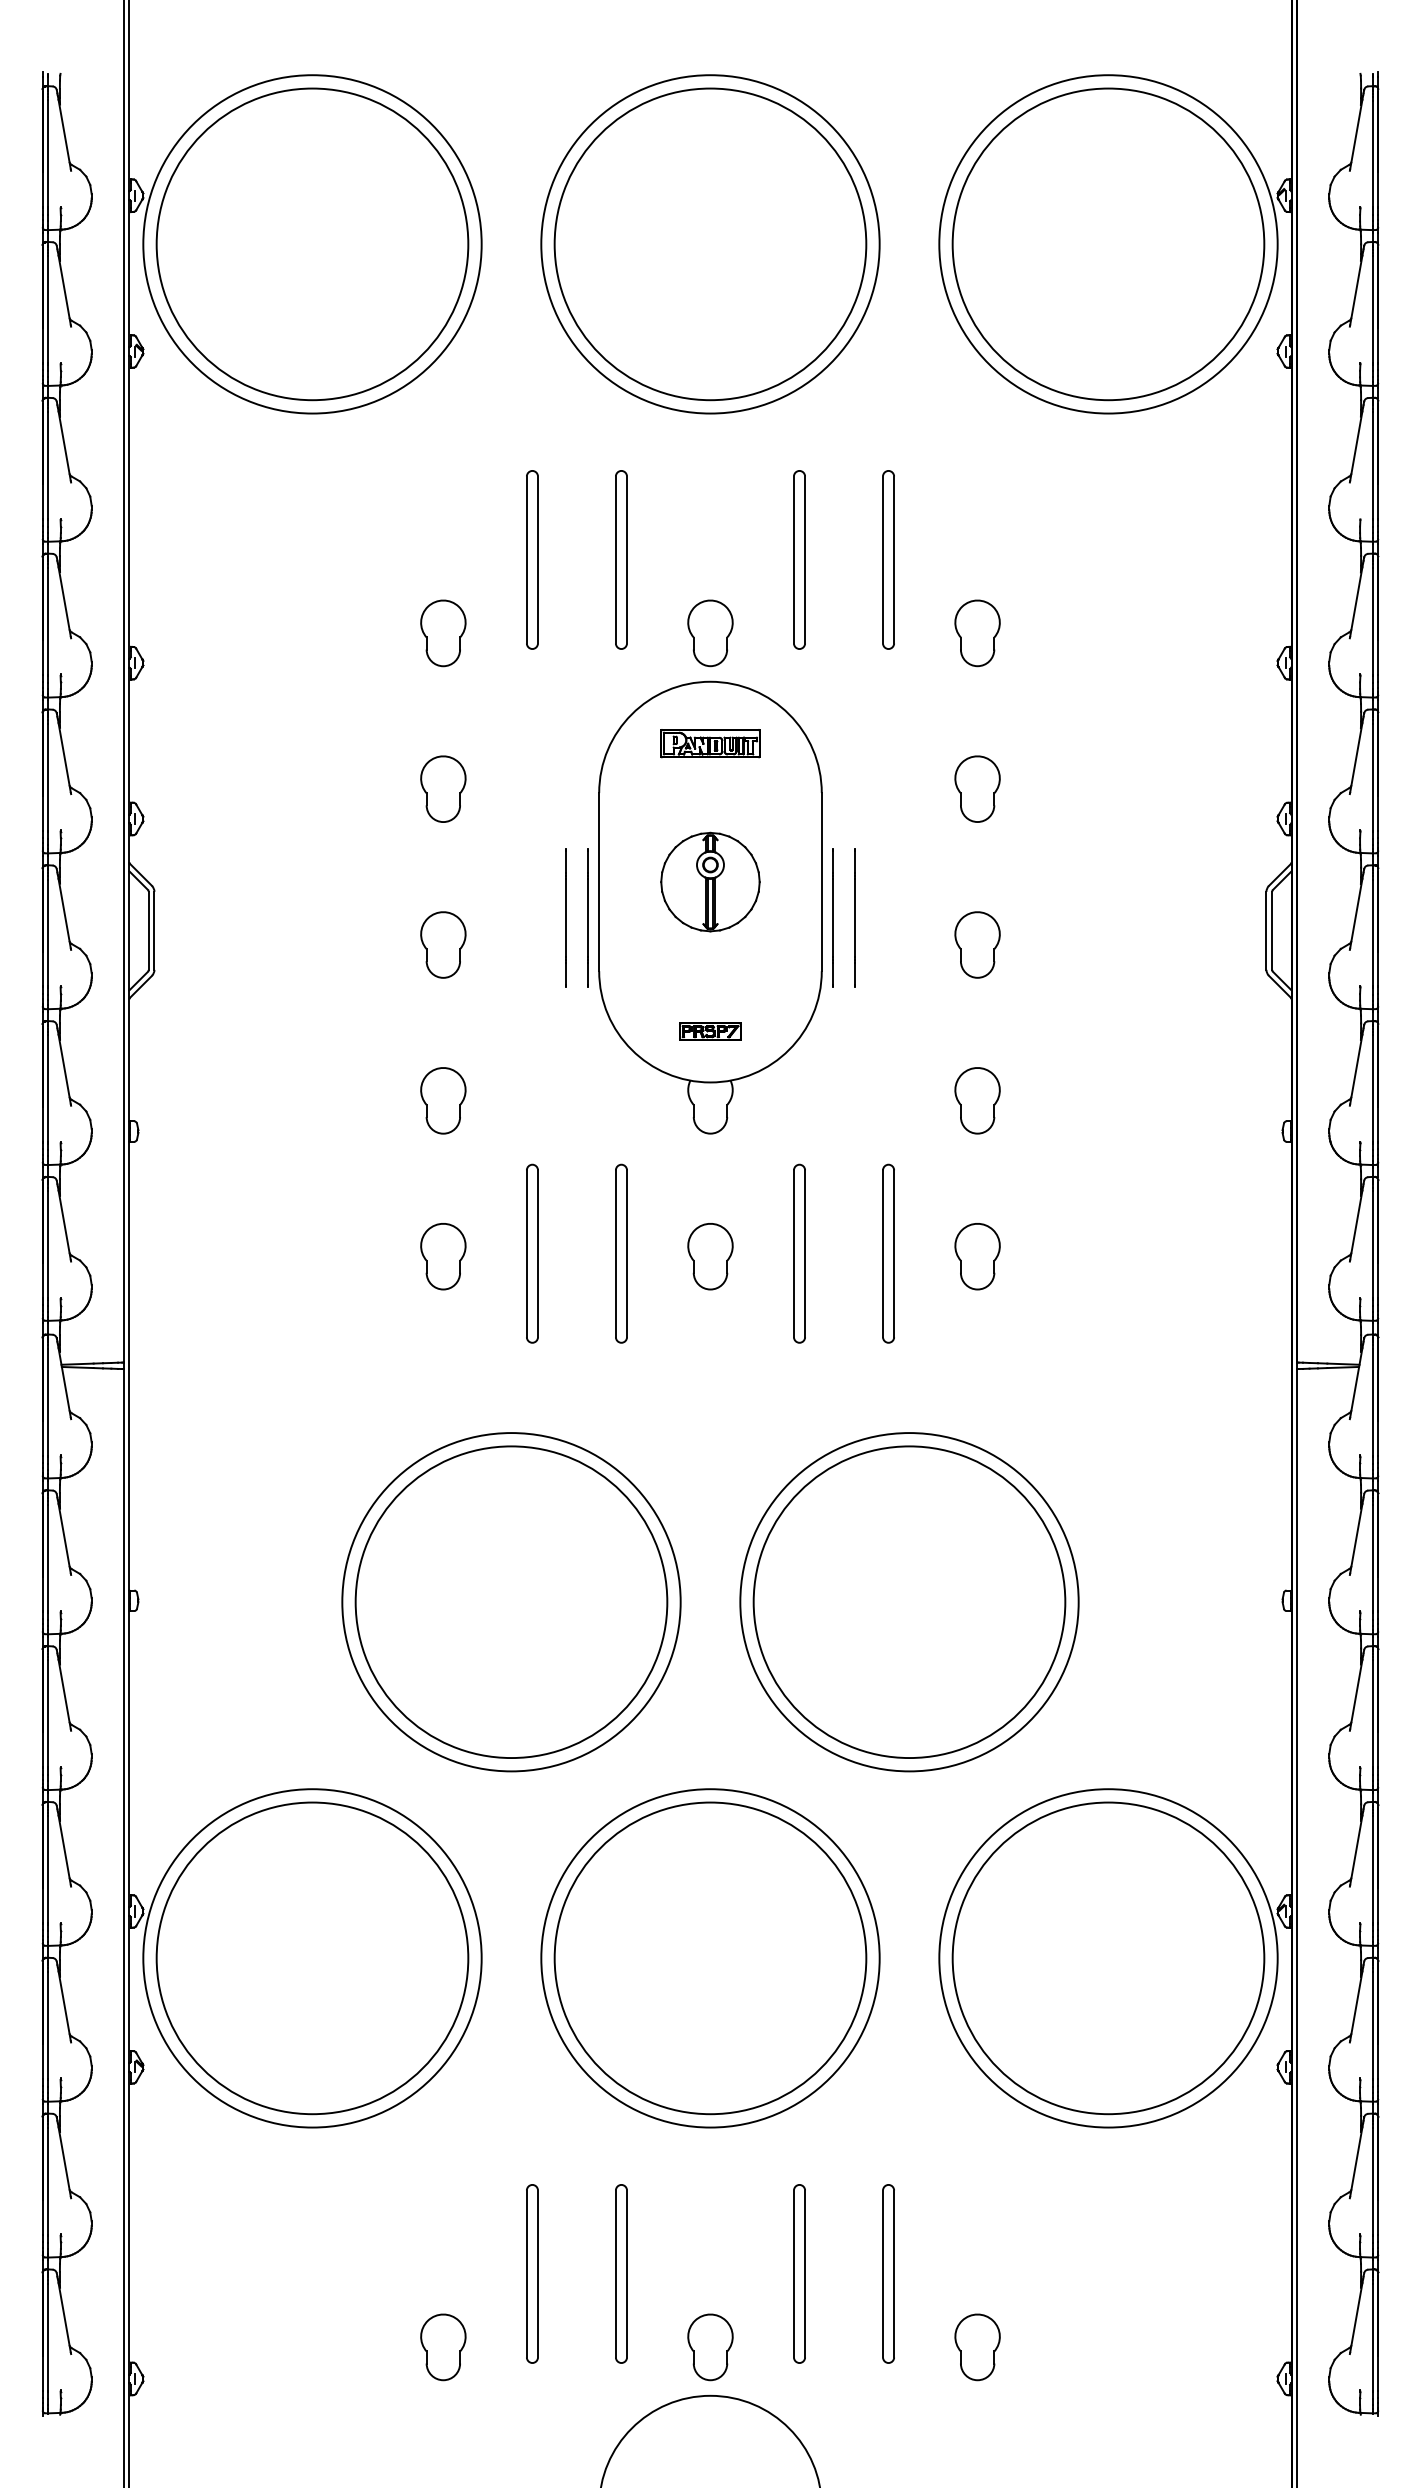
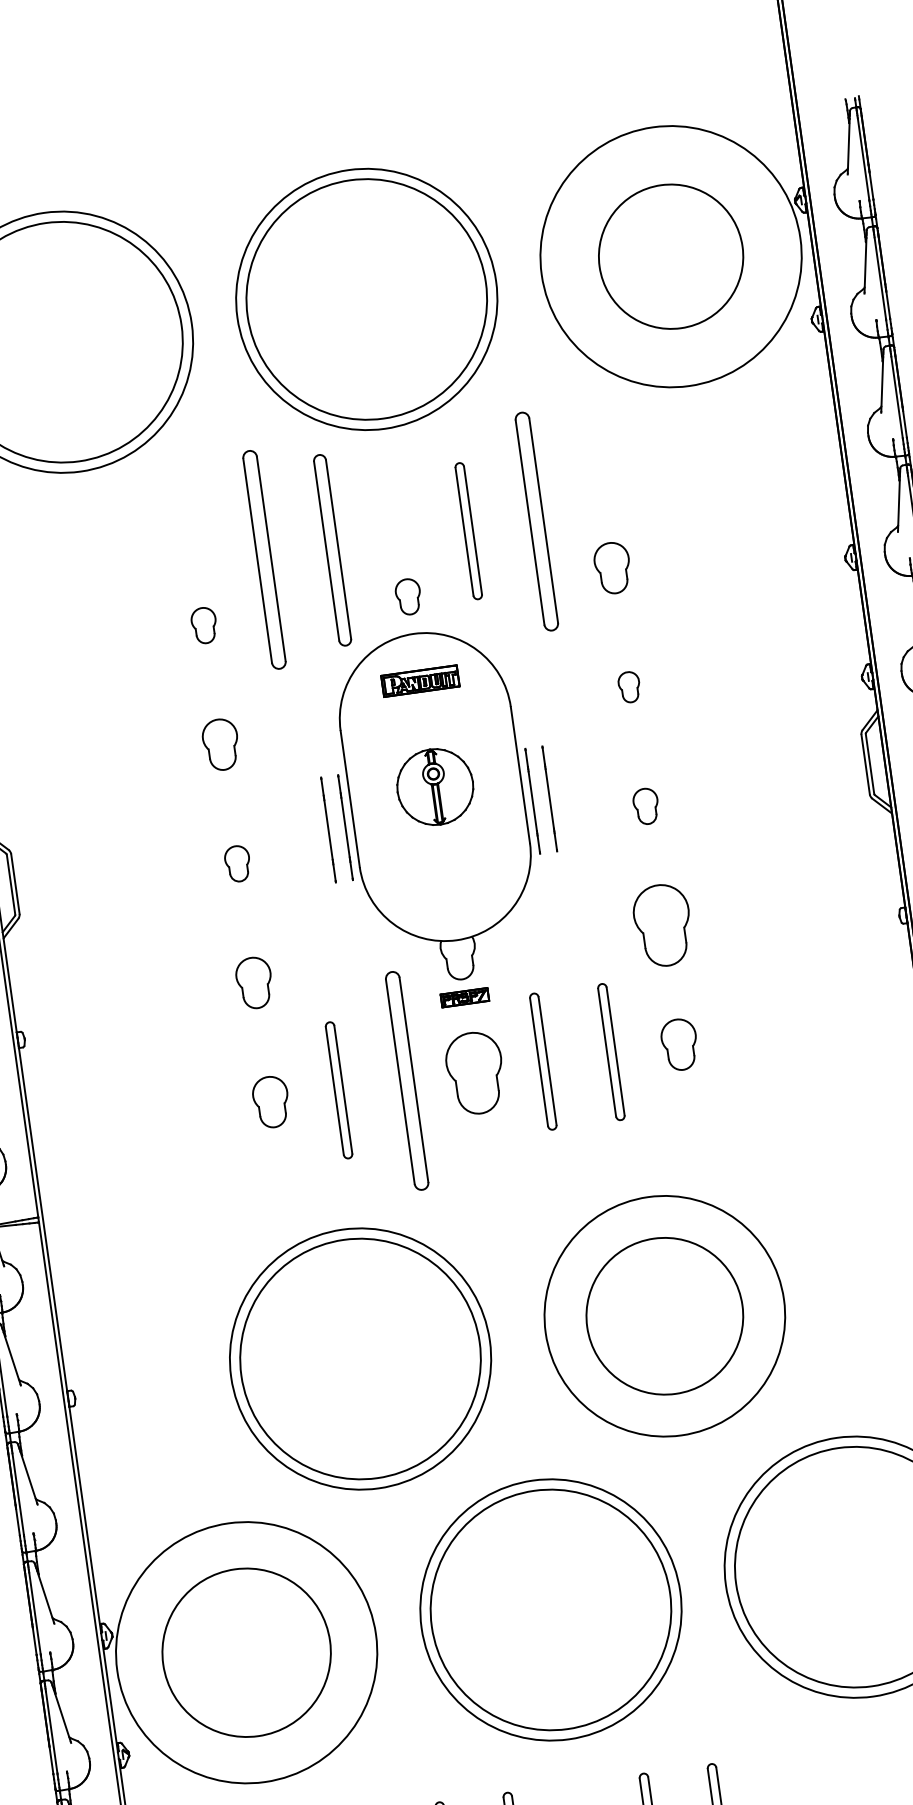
circle: (1108, 244) -> (671, 256), size x0.6
part: (532, 559) -> (264, 559), size x1.6
part: (621, 559) -> (332, 549), size x1.4
part: (888, 559) -> (536, 521), size x1.6
part: (443, 633) -> (204, 625), size x0.7
part: (710, 633) -> (408, 596), size x0.7
part: (977, 788) -> (629, 686), size x0.6
part: (443, 944) -> (237, 863), size x0.7
part: (977, 944) -> (646, 806), size x0.7
part: (710, 1031) -> (464, 997), moved
part: (977, 1100) -> (662, 925), size x1.6
part: (621, 1253) -> (407, 1080), size x1.6
part: (710, 1256) -> (475, 1073), size x1.6
circle: (909, 1602) -> (664, 1316), size x0.6
circle: (312, 1958) -> (246, 1652), size x0.7

